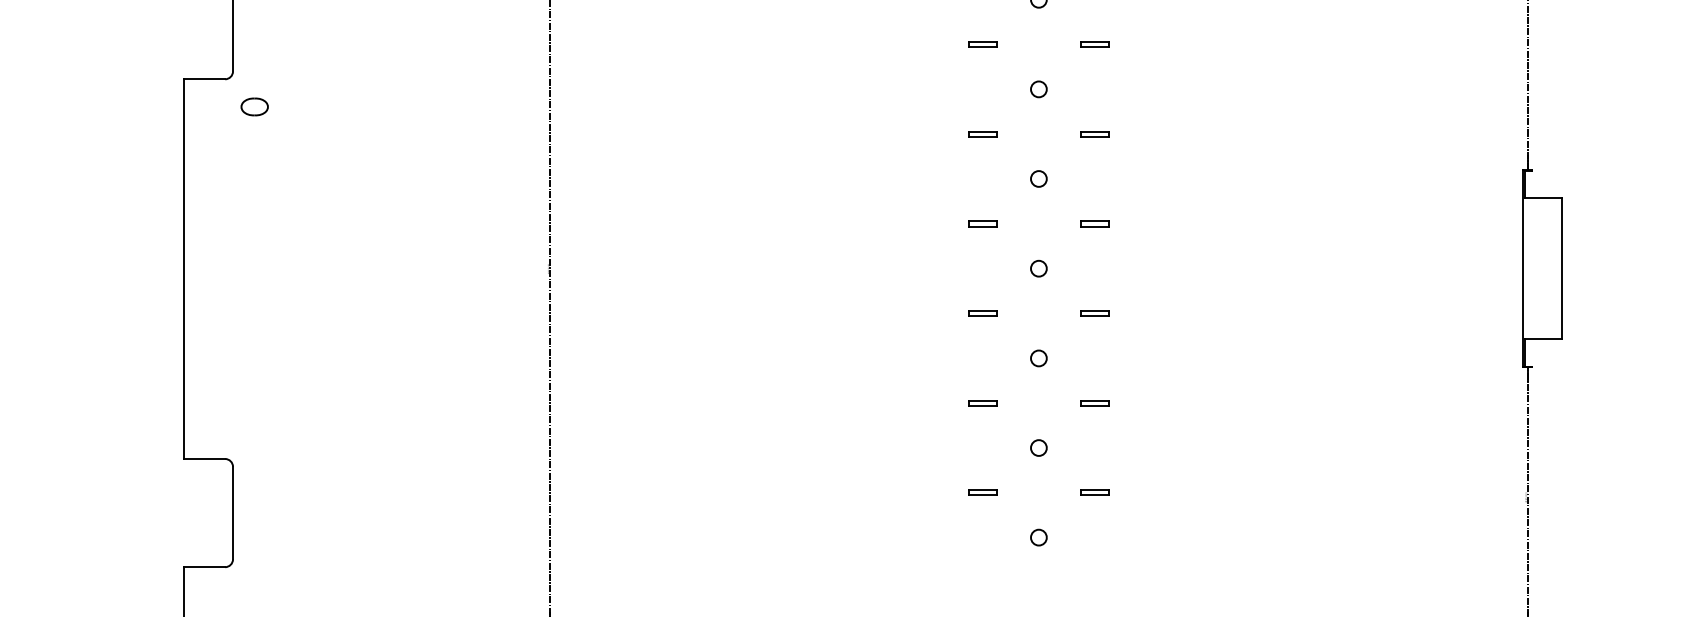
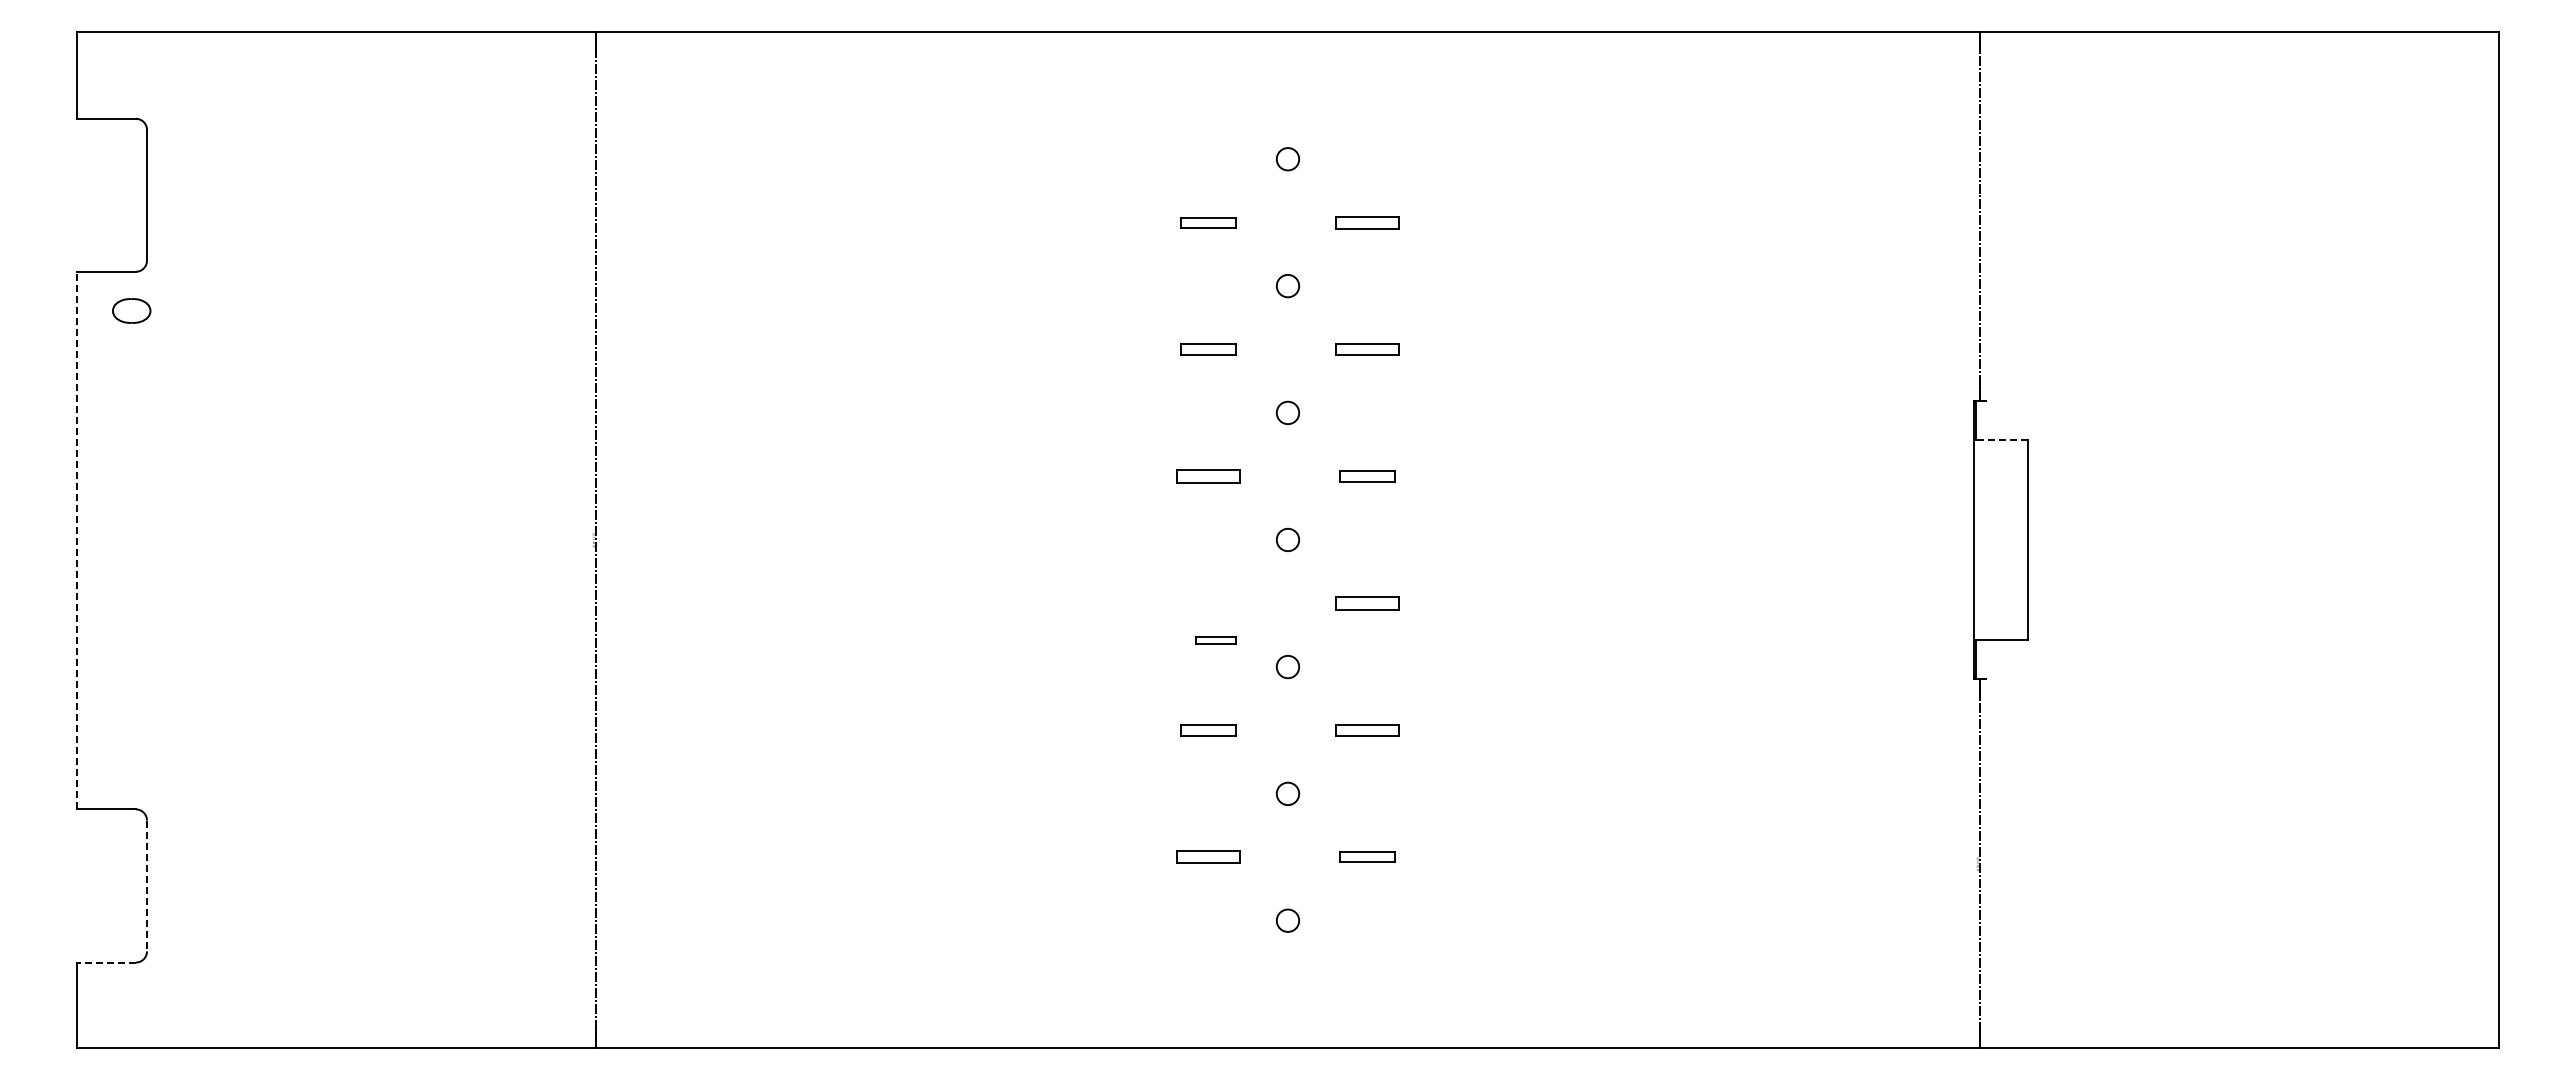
part: (982, 44) -> (1207, 222), size x1.4
part: (1095, 44) -> (1367, 222), size x1.6
part: (254, 106) -> (131, 310), moved
part: (982, 134) -> (1207, 349), size x1.4
part: (1095, 134) -> (1367, 349), size x1.6
line: (1542, 198) -> (2001, 440), solid -> dashed
part: (982, 223) -> (1207, 476), size x1.6
part: (1095, 223) -> (1367, 476), size x1.4
line: (183, 269) -> (77, 540), solid -> dashed
part: (982, 313) -> (1215, 640), moved
part: (1095, 313) -> (1367, 603), size x1.6
part: (982, 403) -> (1207, 730), size x1.4
part: (1095, 403) -> (1367, 730), size x1.6
part: (982, 492) -> (1207, 857), size x1.6
part: (1095, 492) -> (1367, 857), size x1.4
line: (232, 513) -> (146, 886), solid -> dashed
line: (204, 567) -> (106, 962), solid -> dashed

